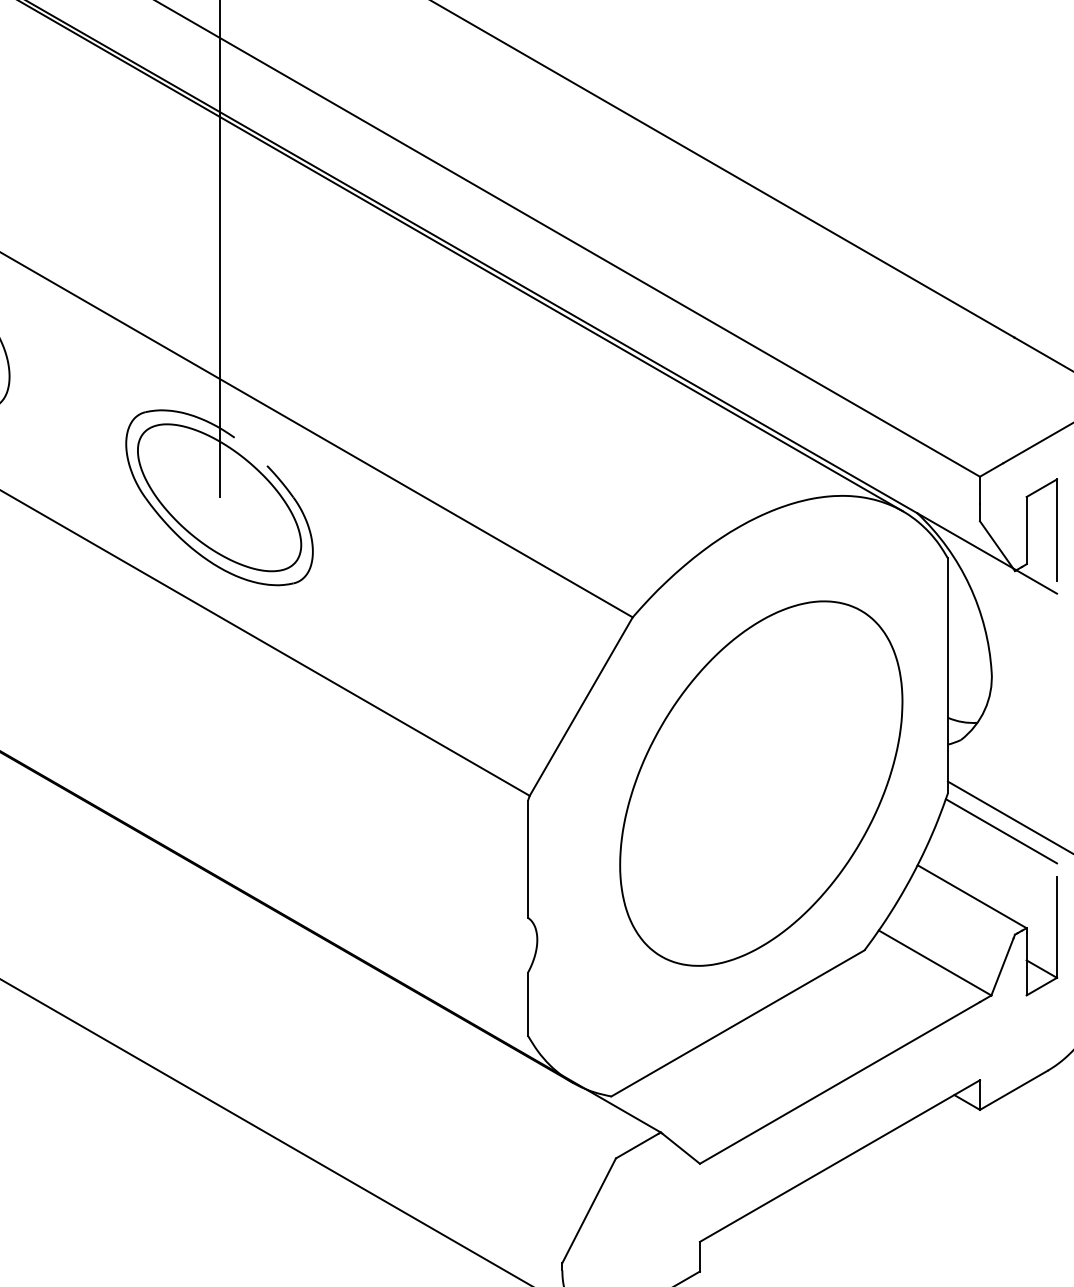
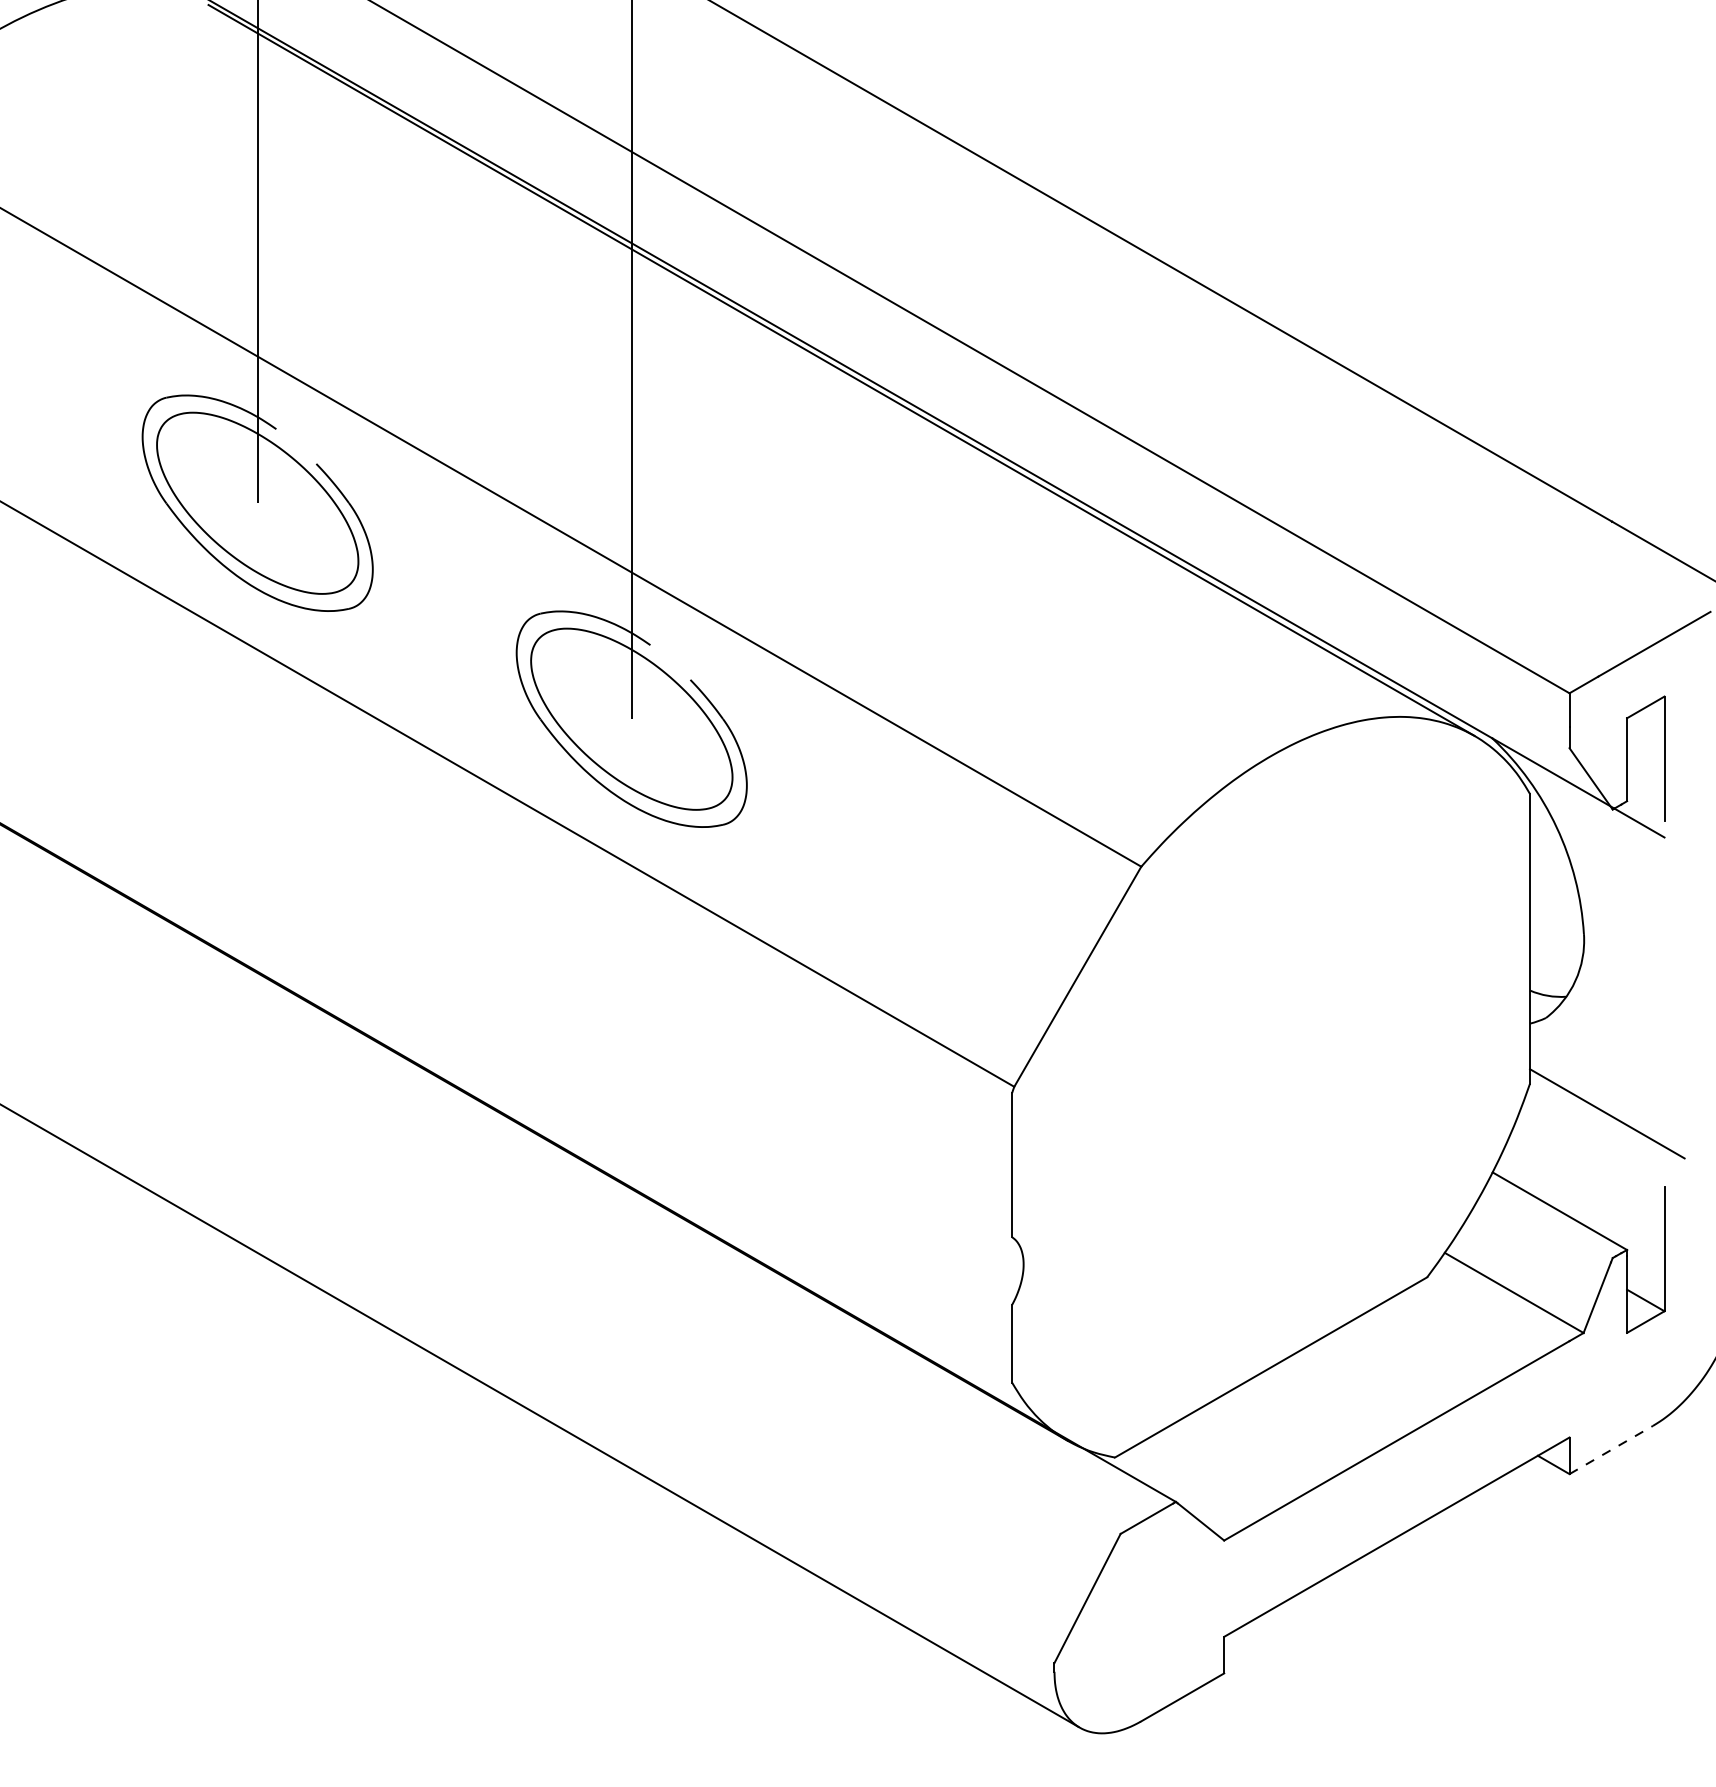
part: (761, 783) -> (1299, 1071), removed
line: (1001, 831) -> (1595, 1130), removed
line: (1014, 1089) -> (1611, 1449), solid -> dashed

